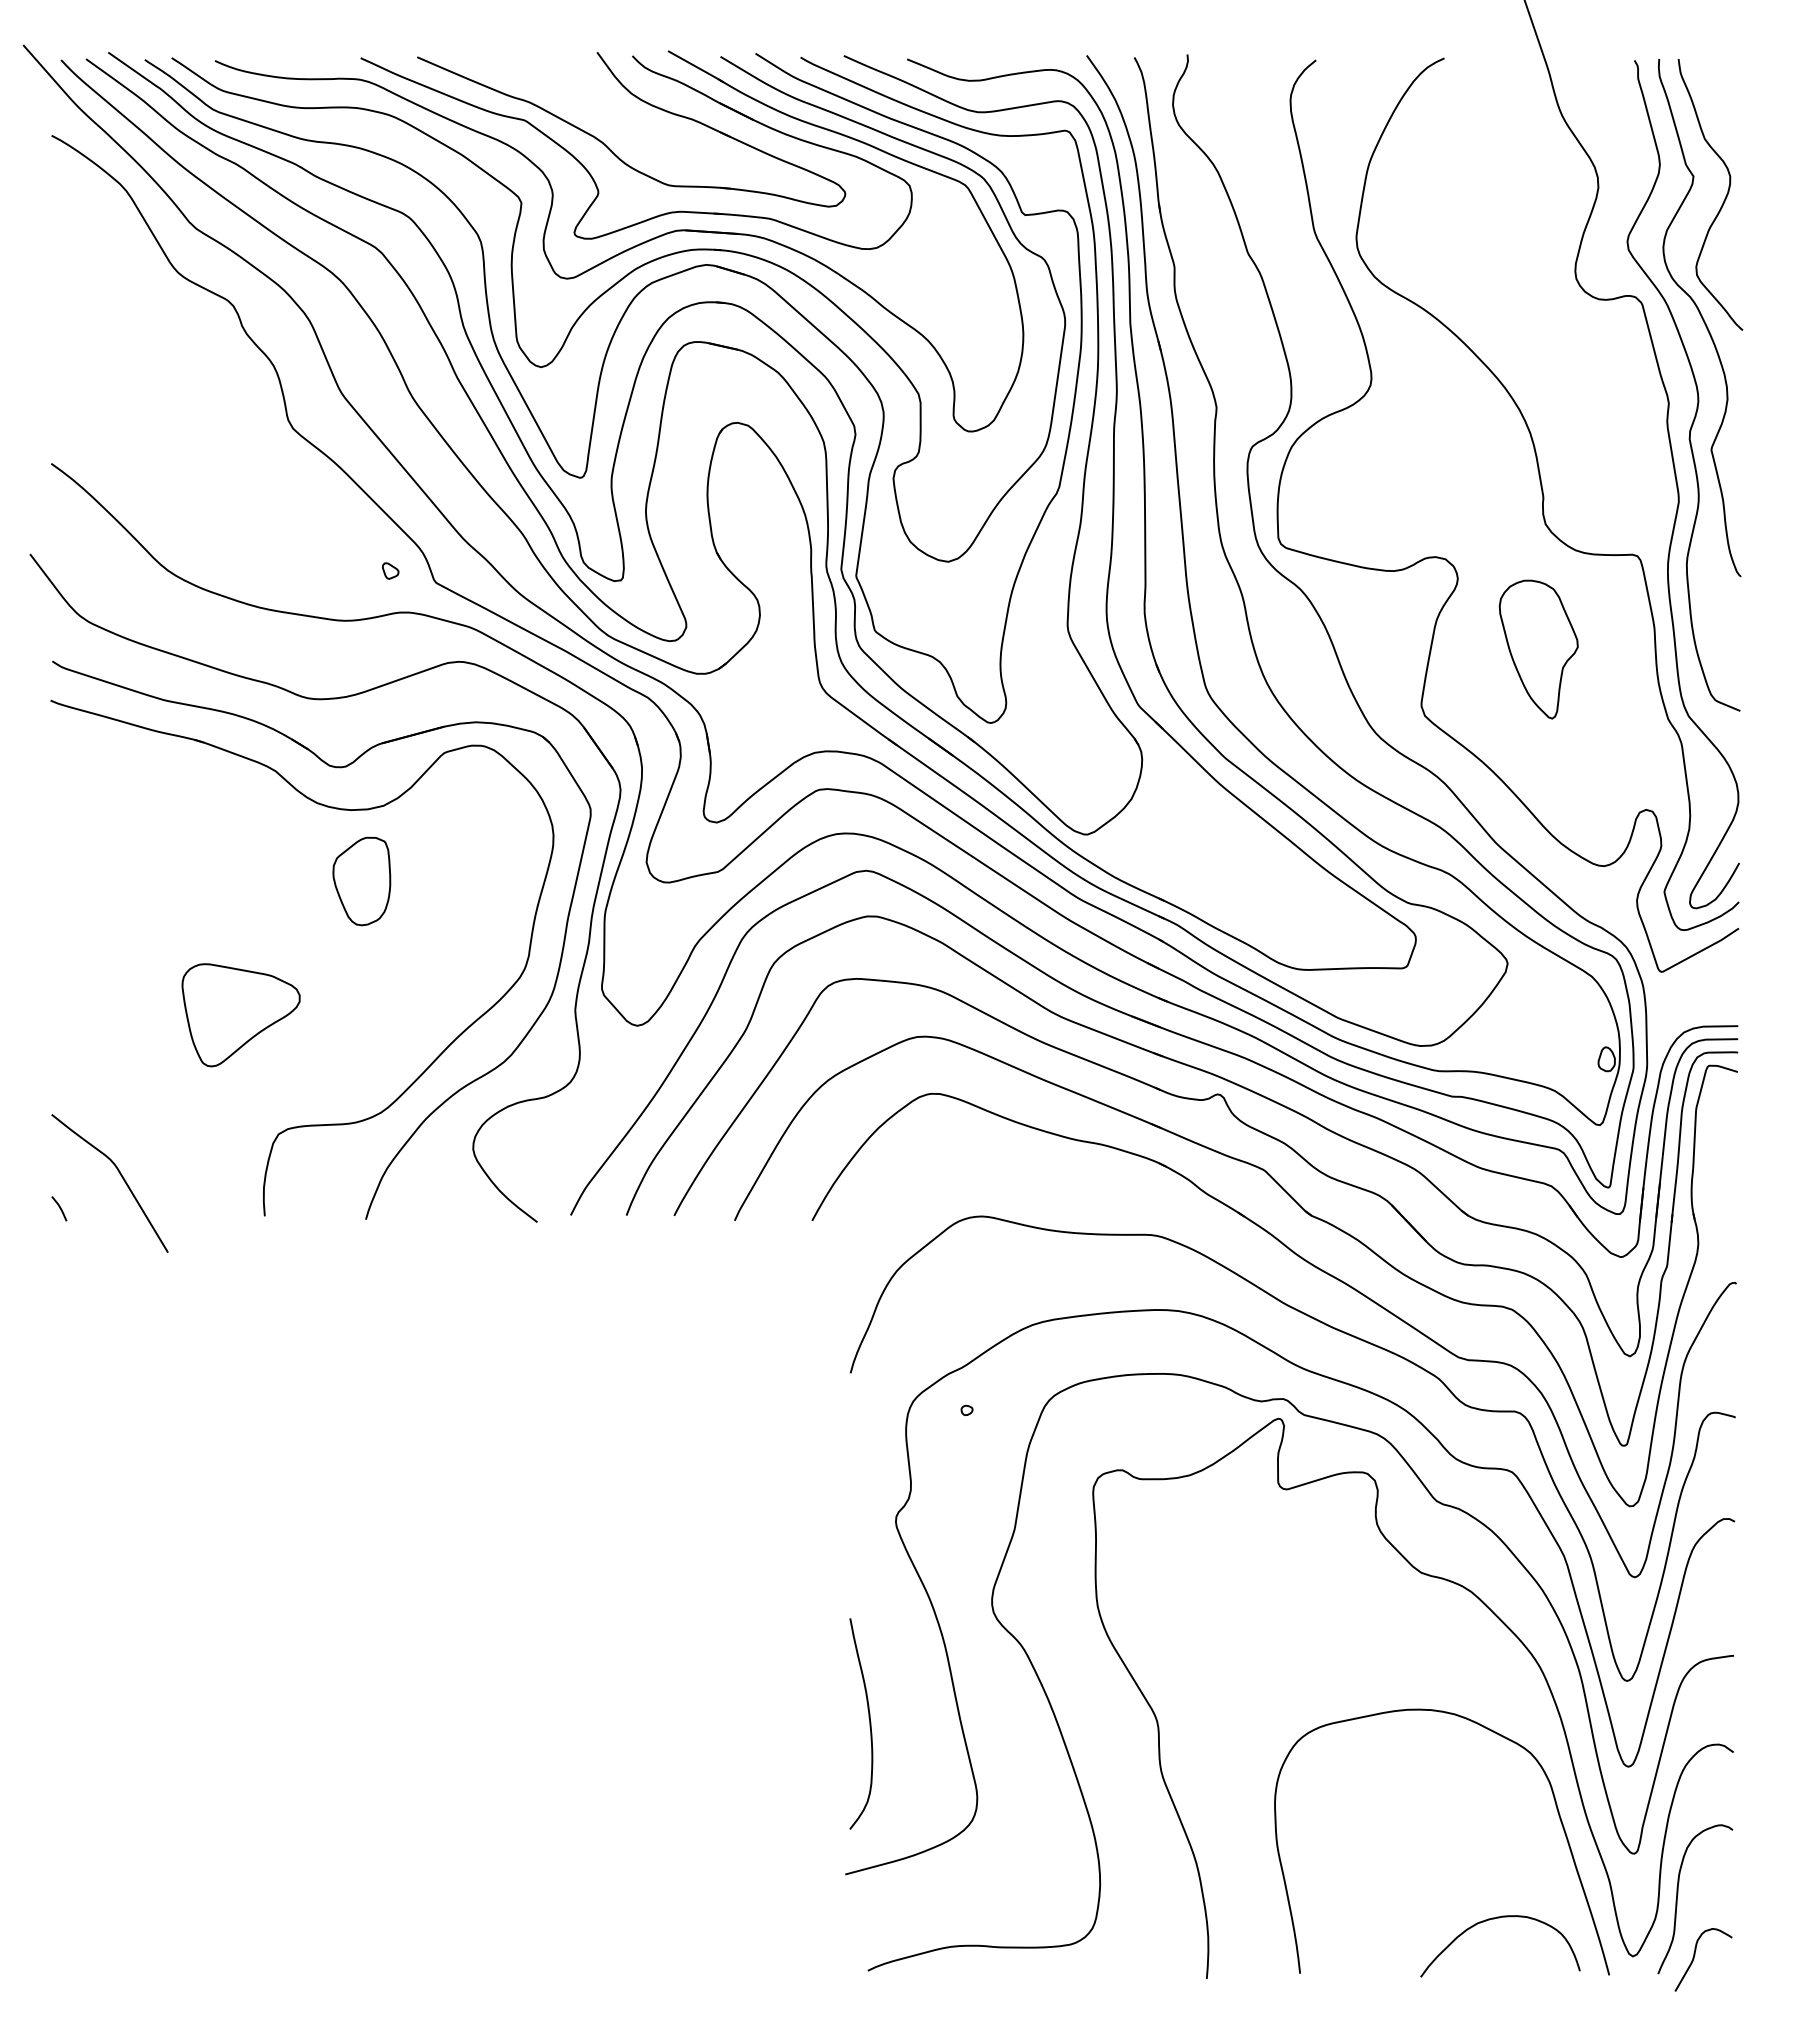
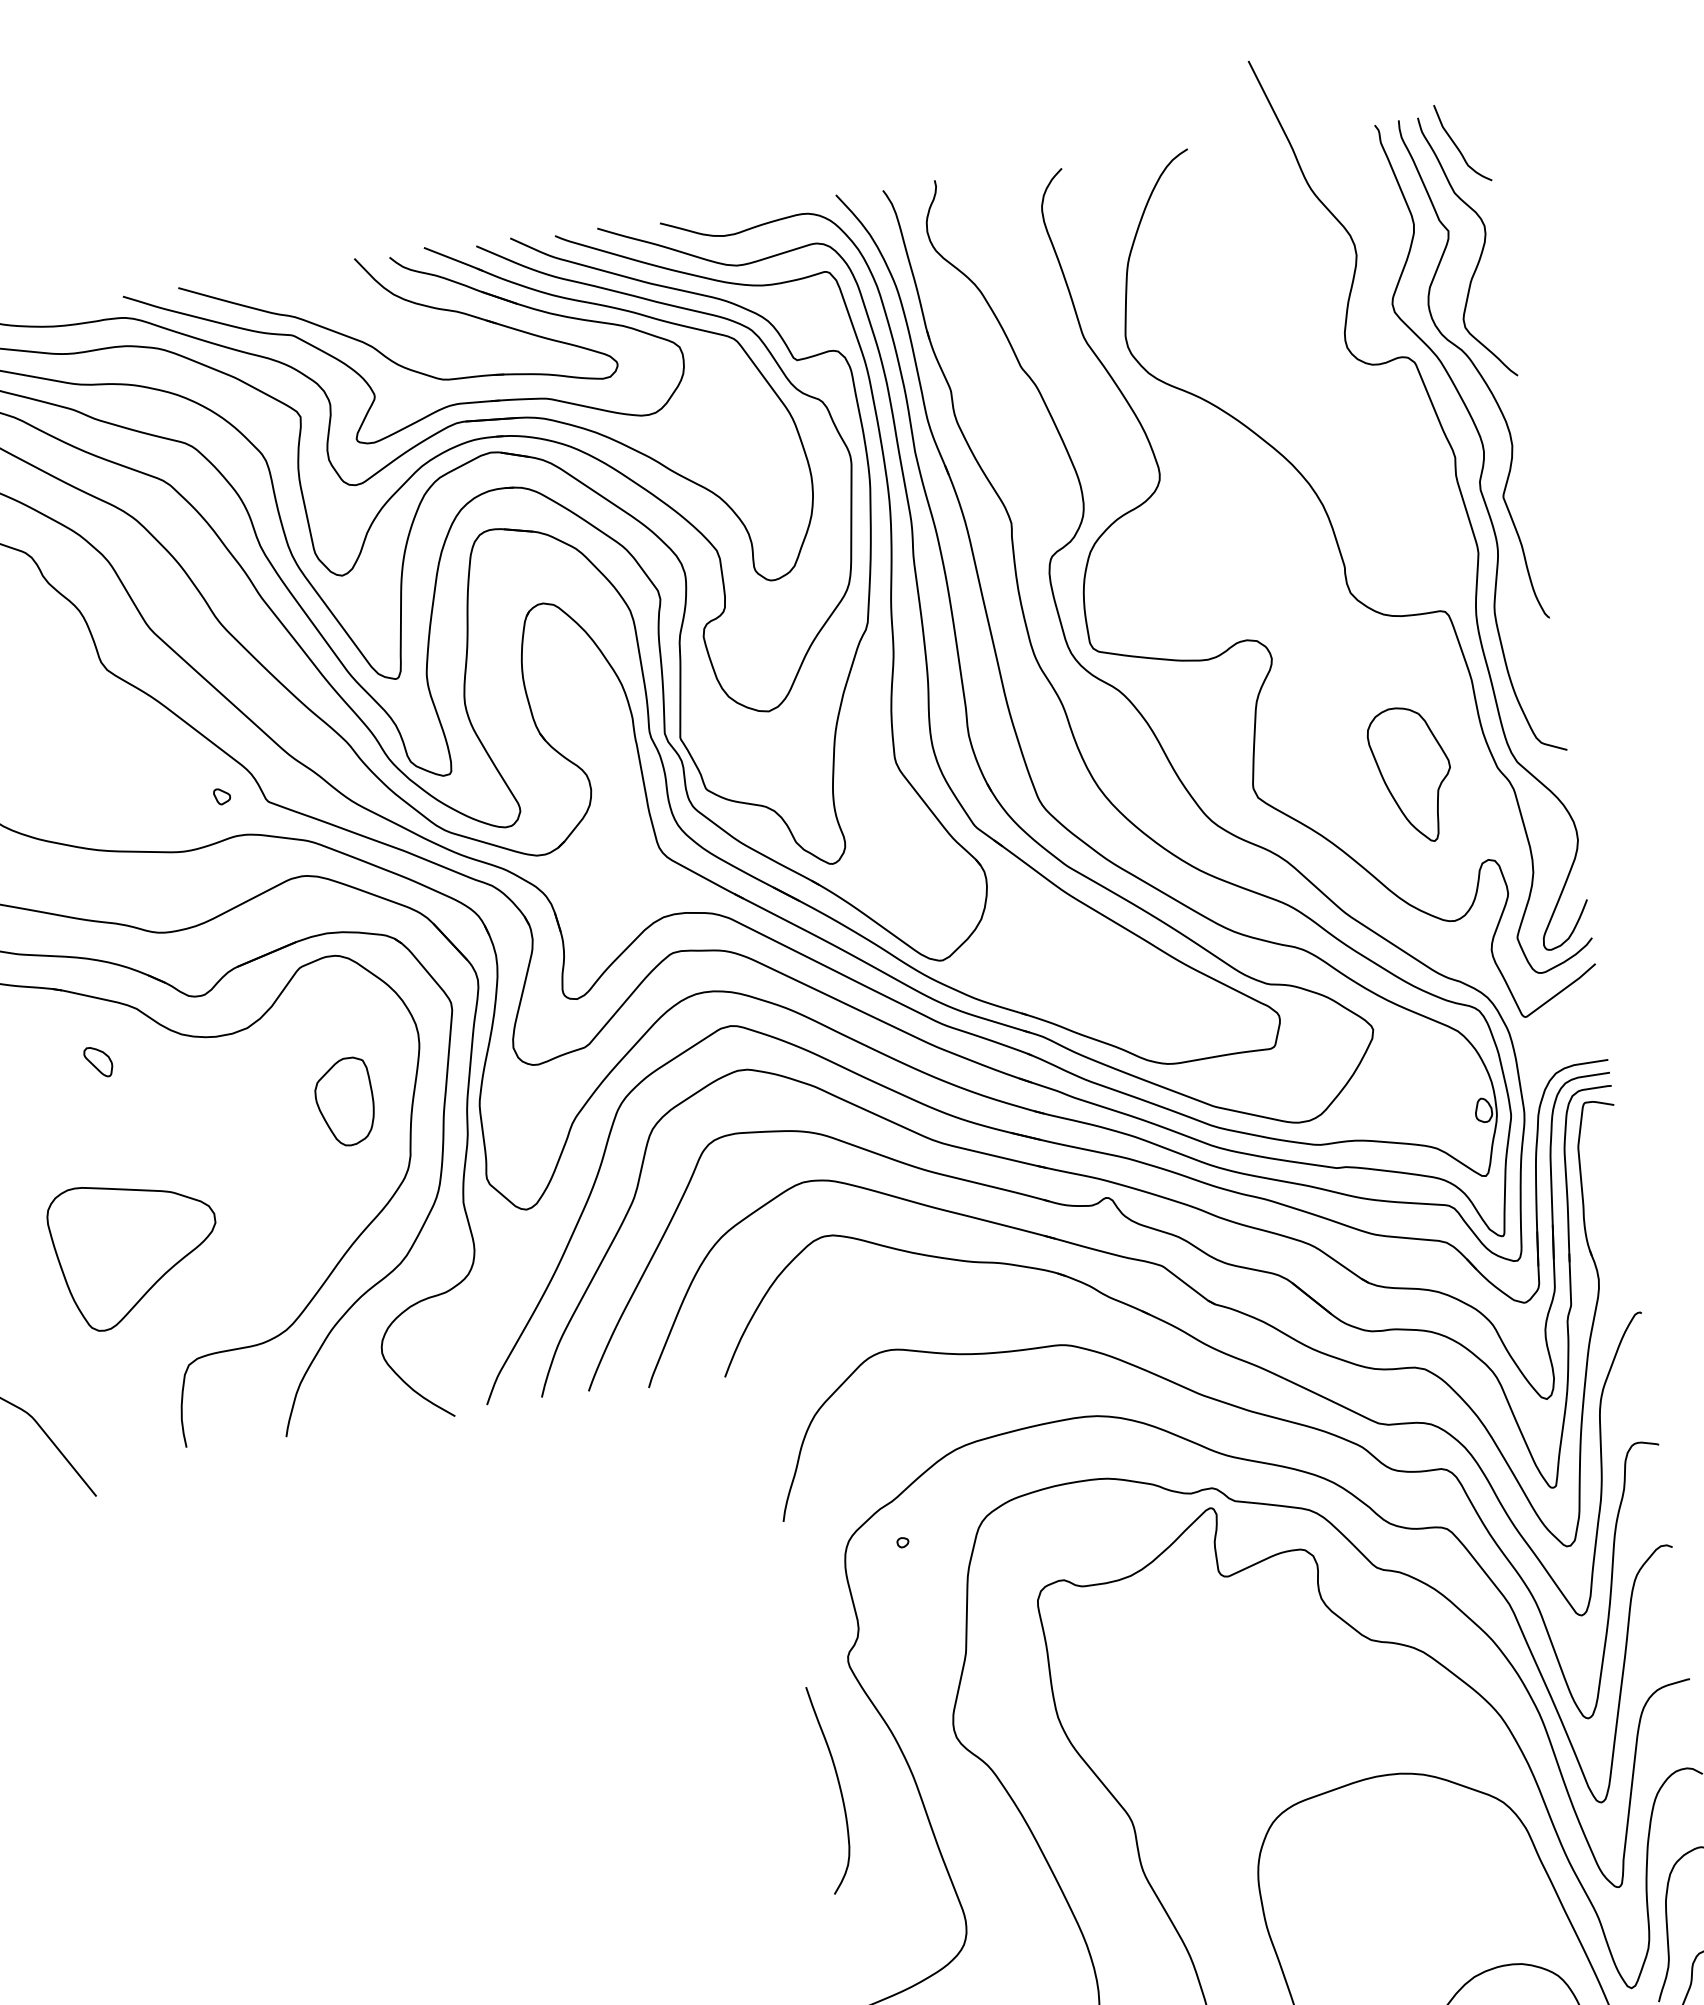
curve: (1714, 93) -> (1457, 146), added
part: (1538, 649) -> (1411, 775), moved
part: (230, 818) -> (98, 1061), added
part: (361, 881) -> (344, 1102), moved
part: (240, 1015) -> (135, 1253), size x1.43
curve: (869, 1723) -> (839, 1787), moved

